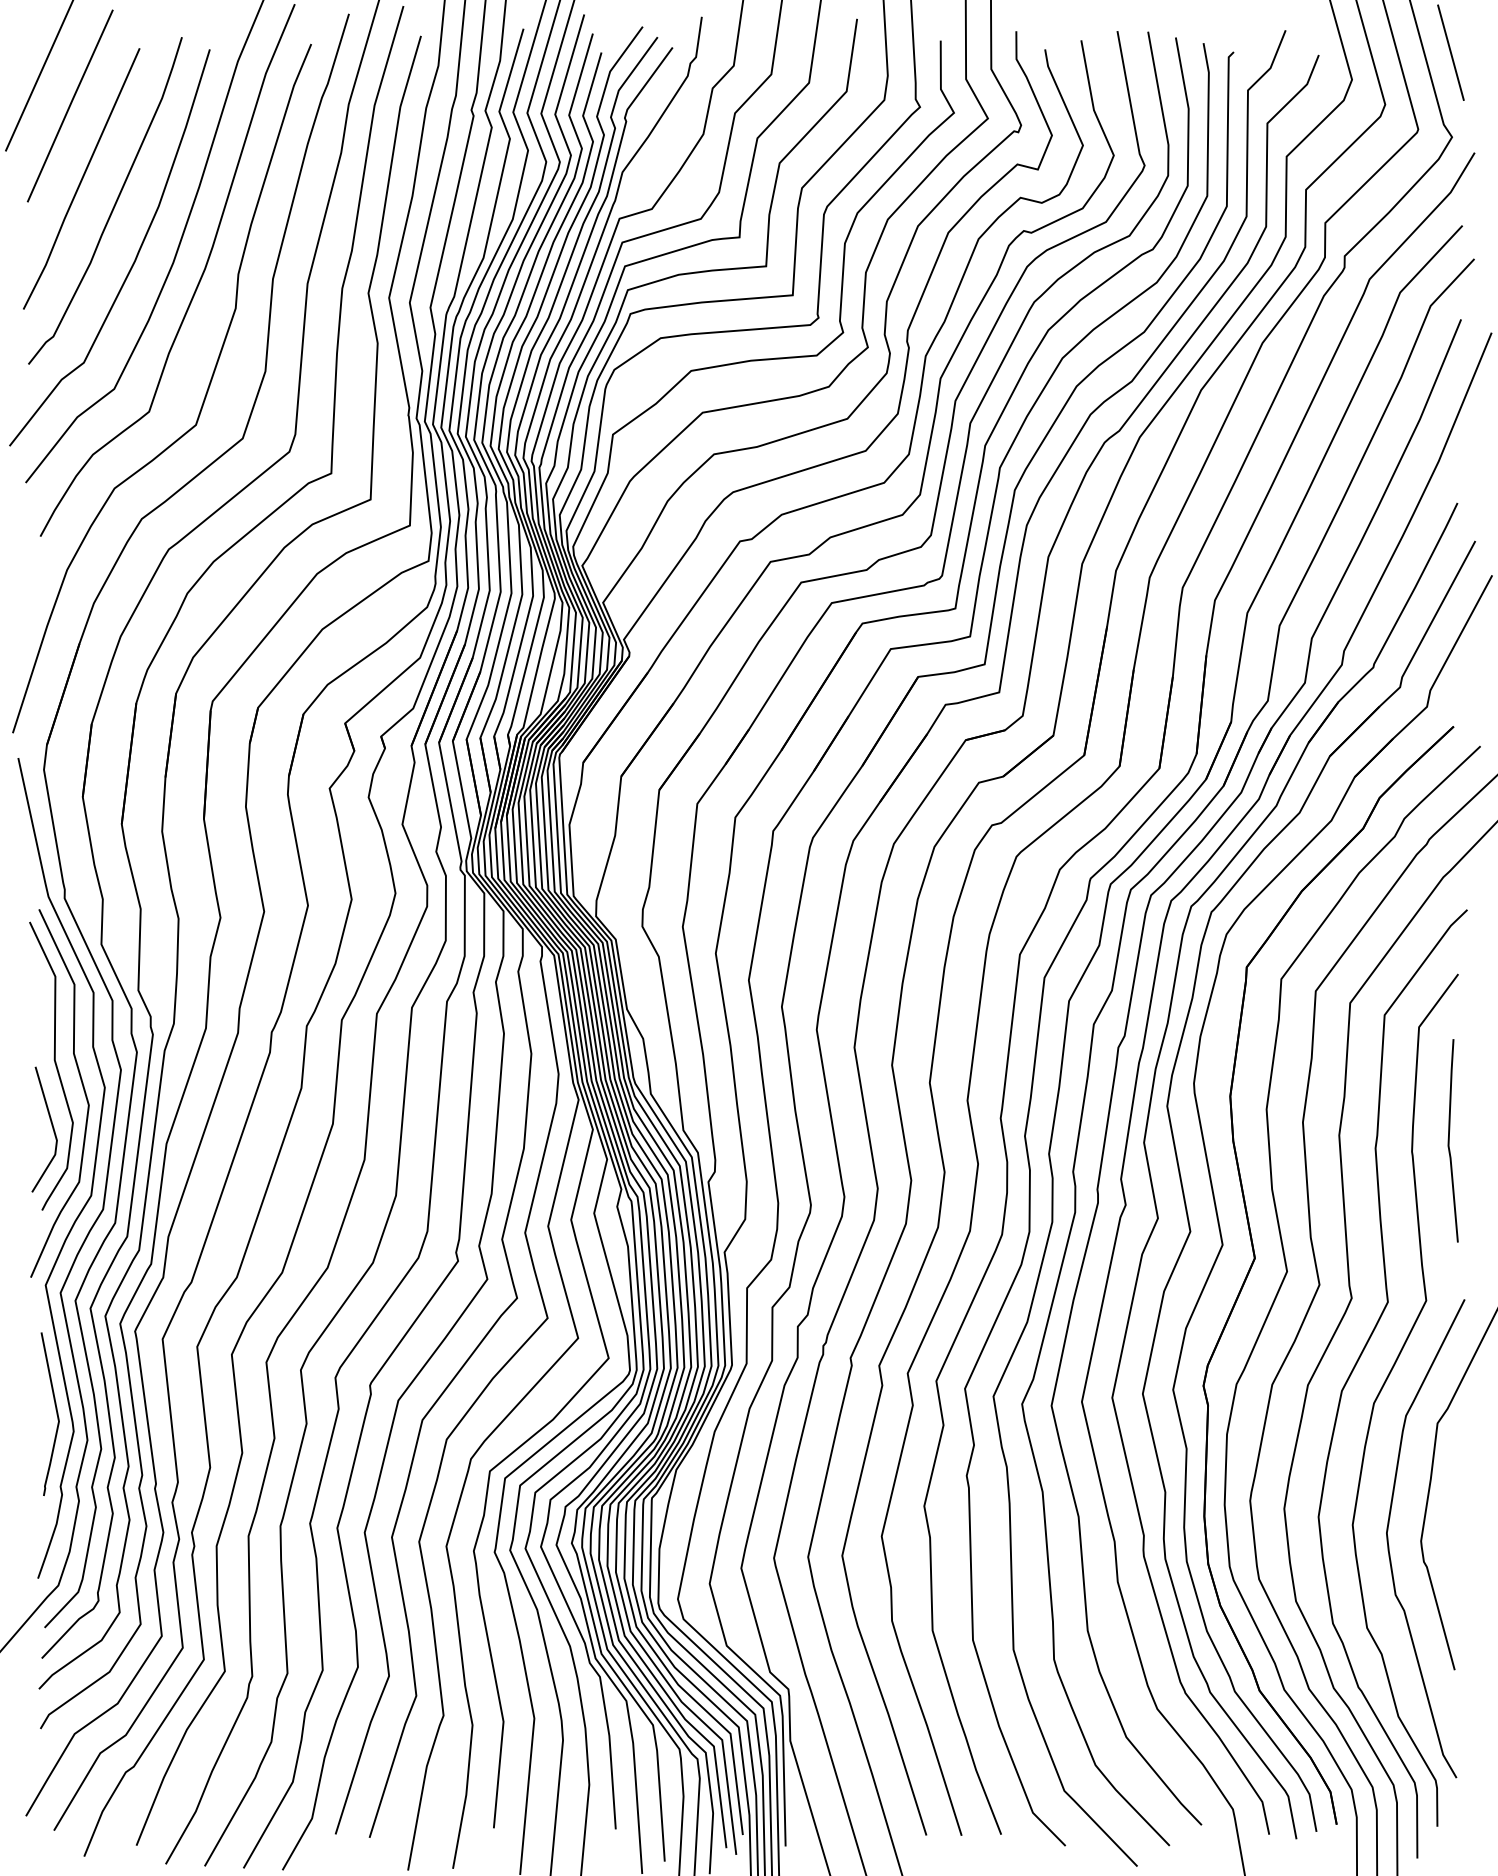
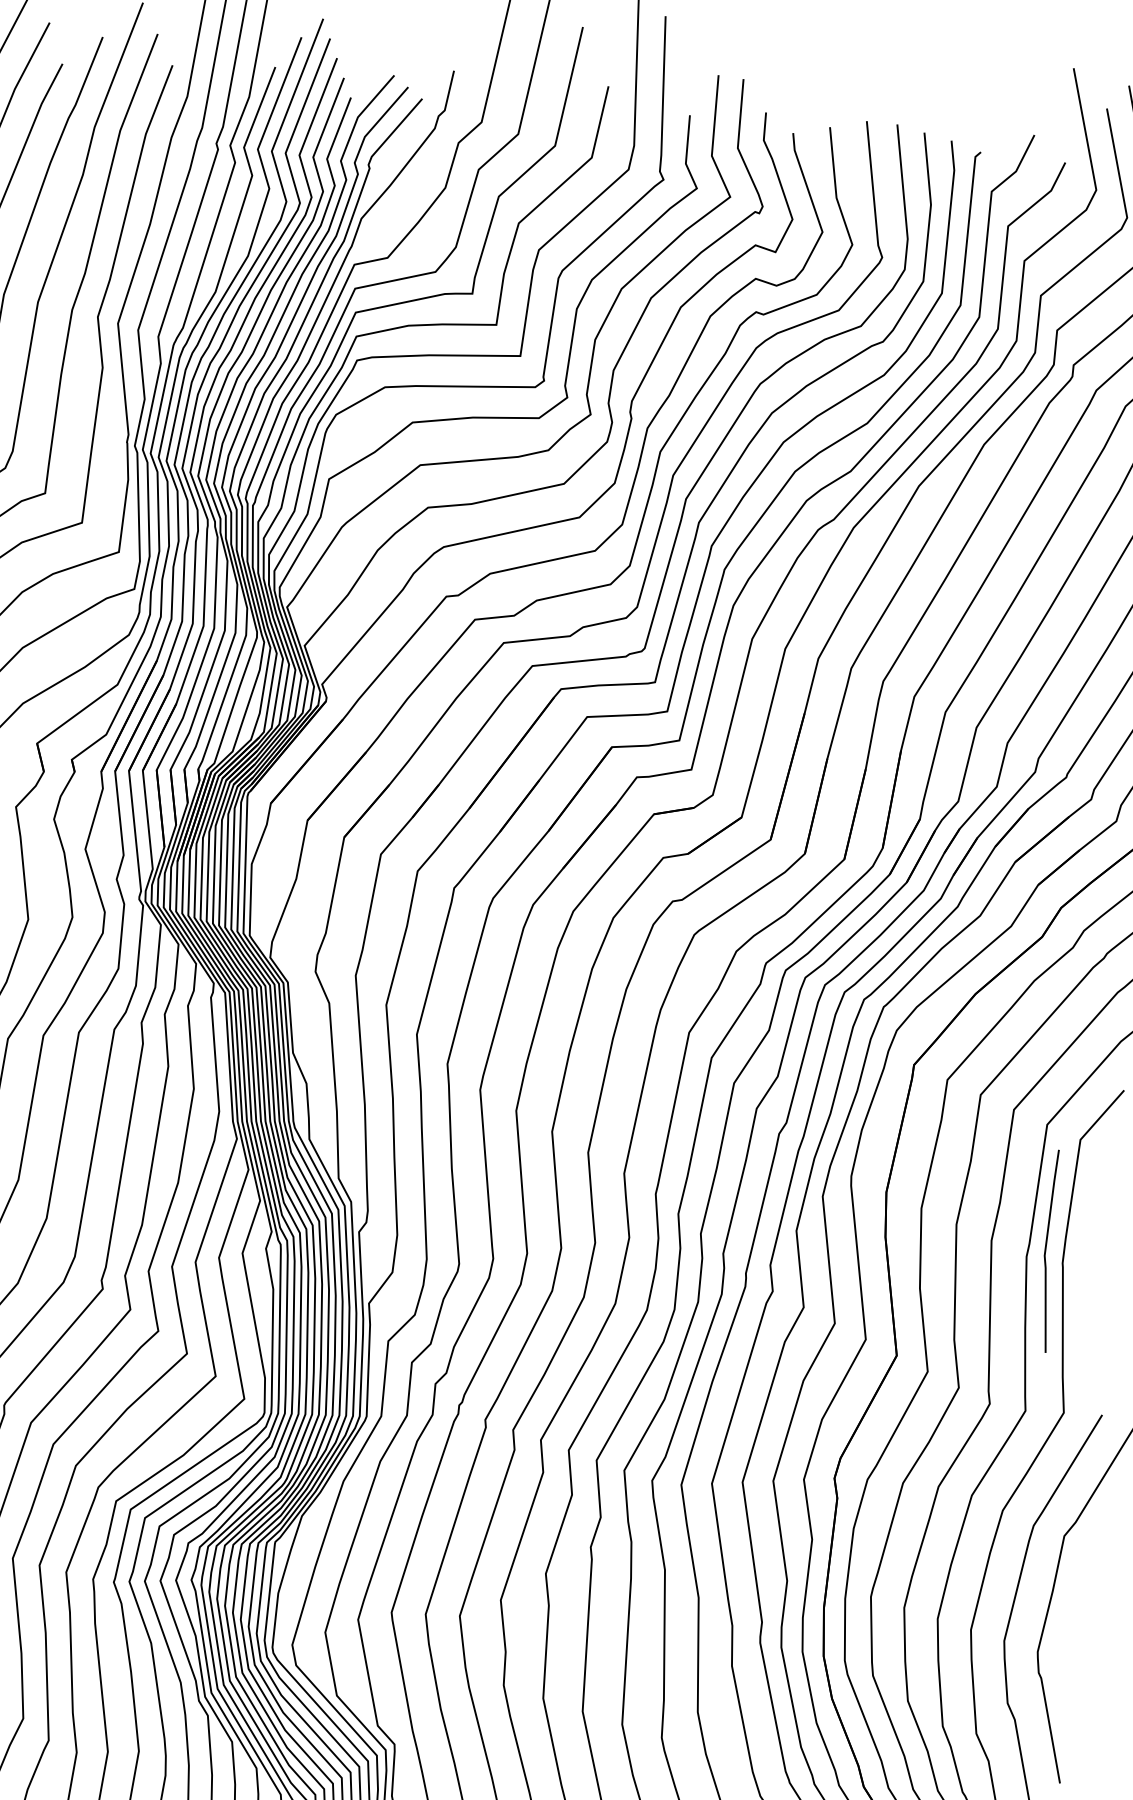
line: (1449, 1140) -> (1046, 1250), moved

